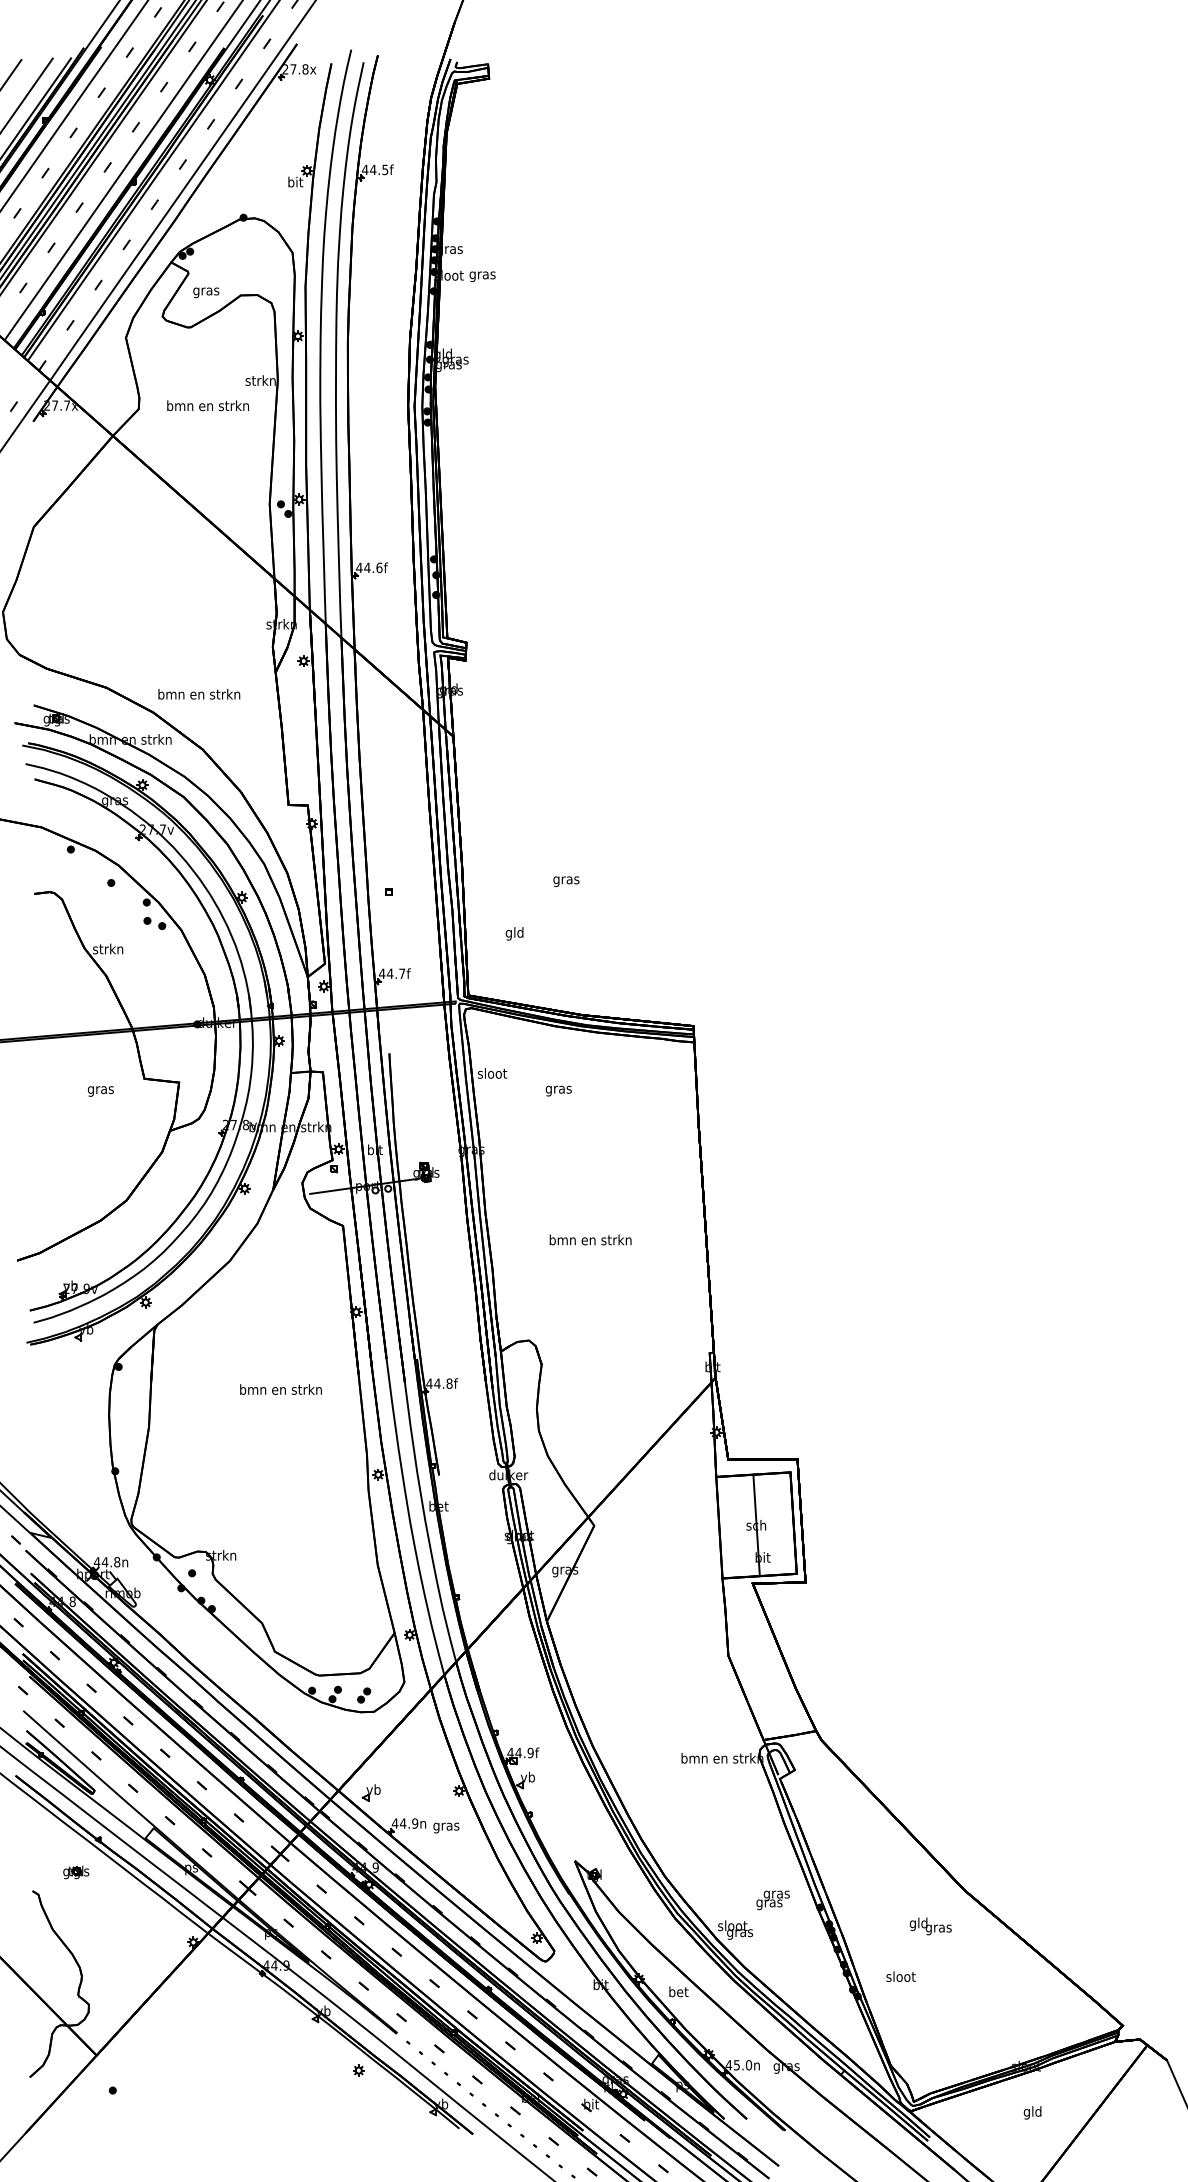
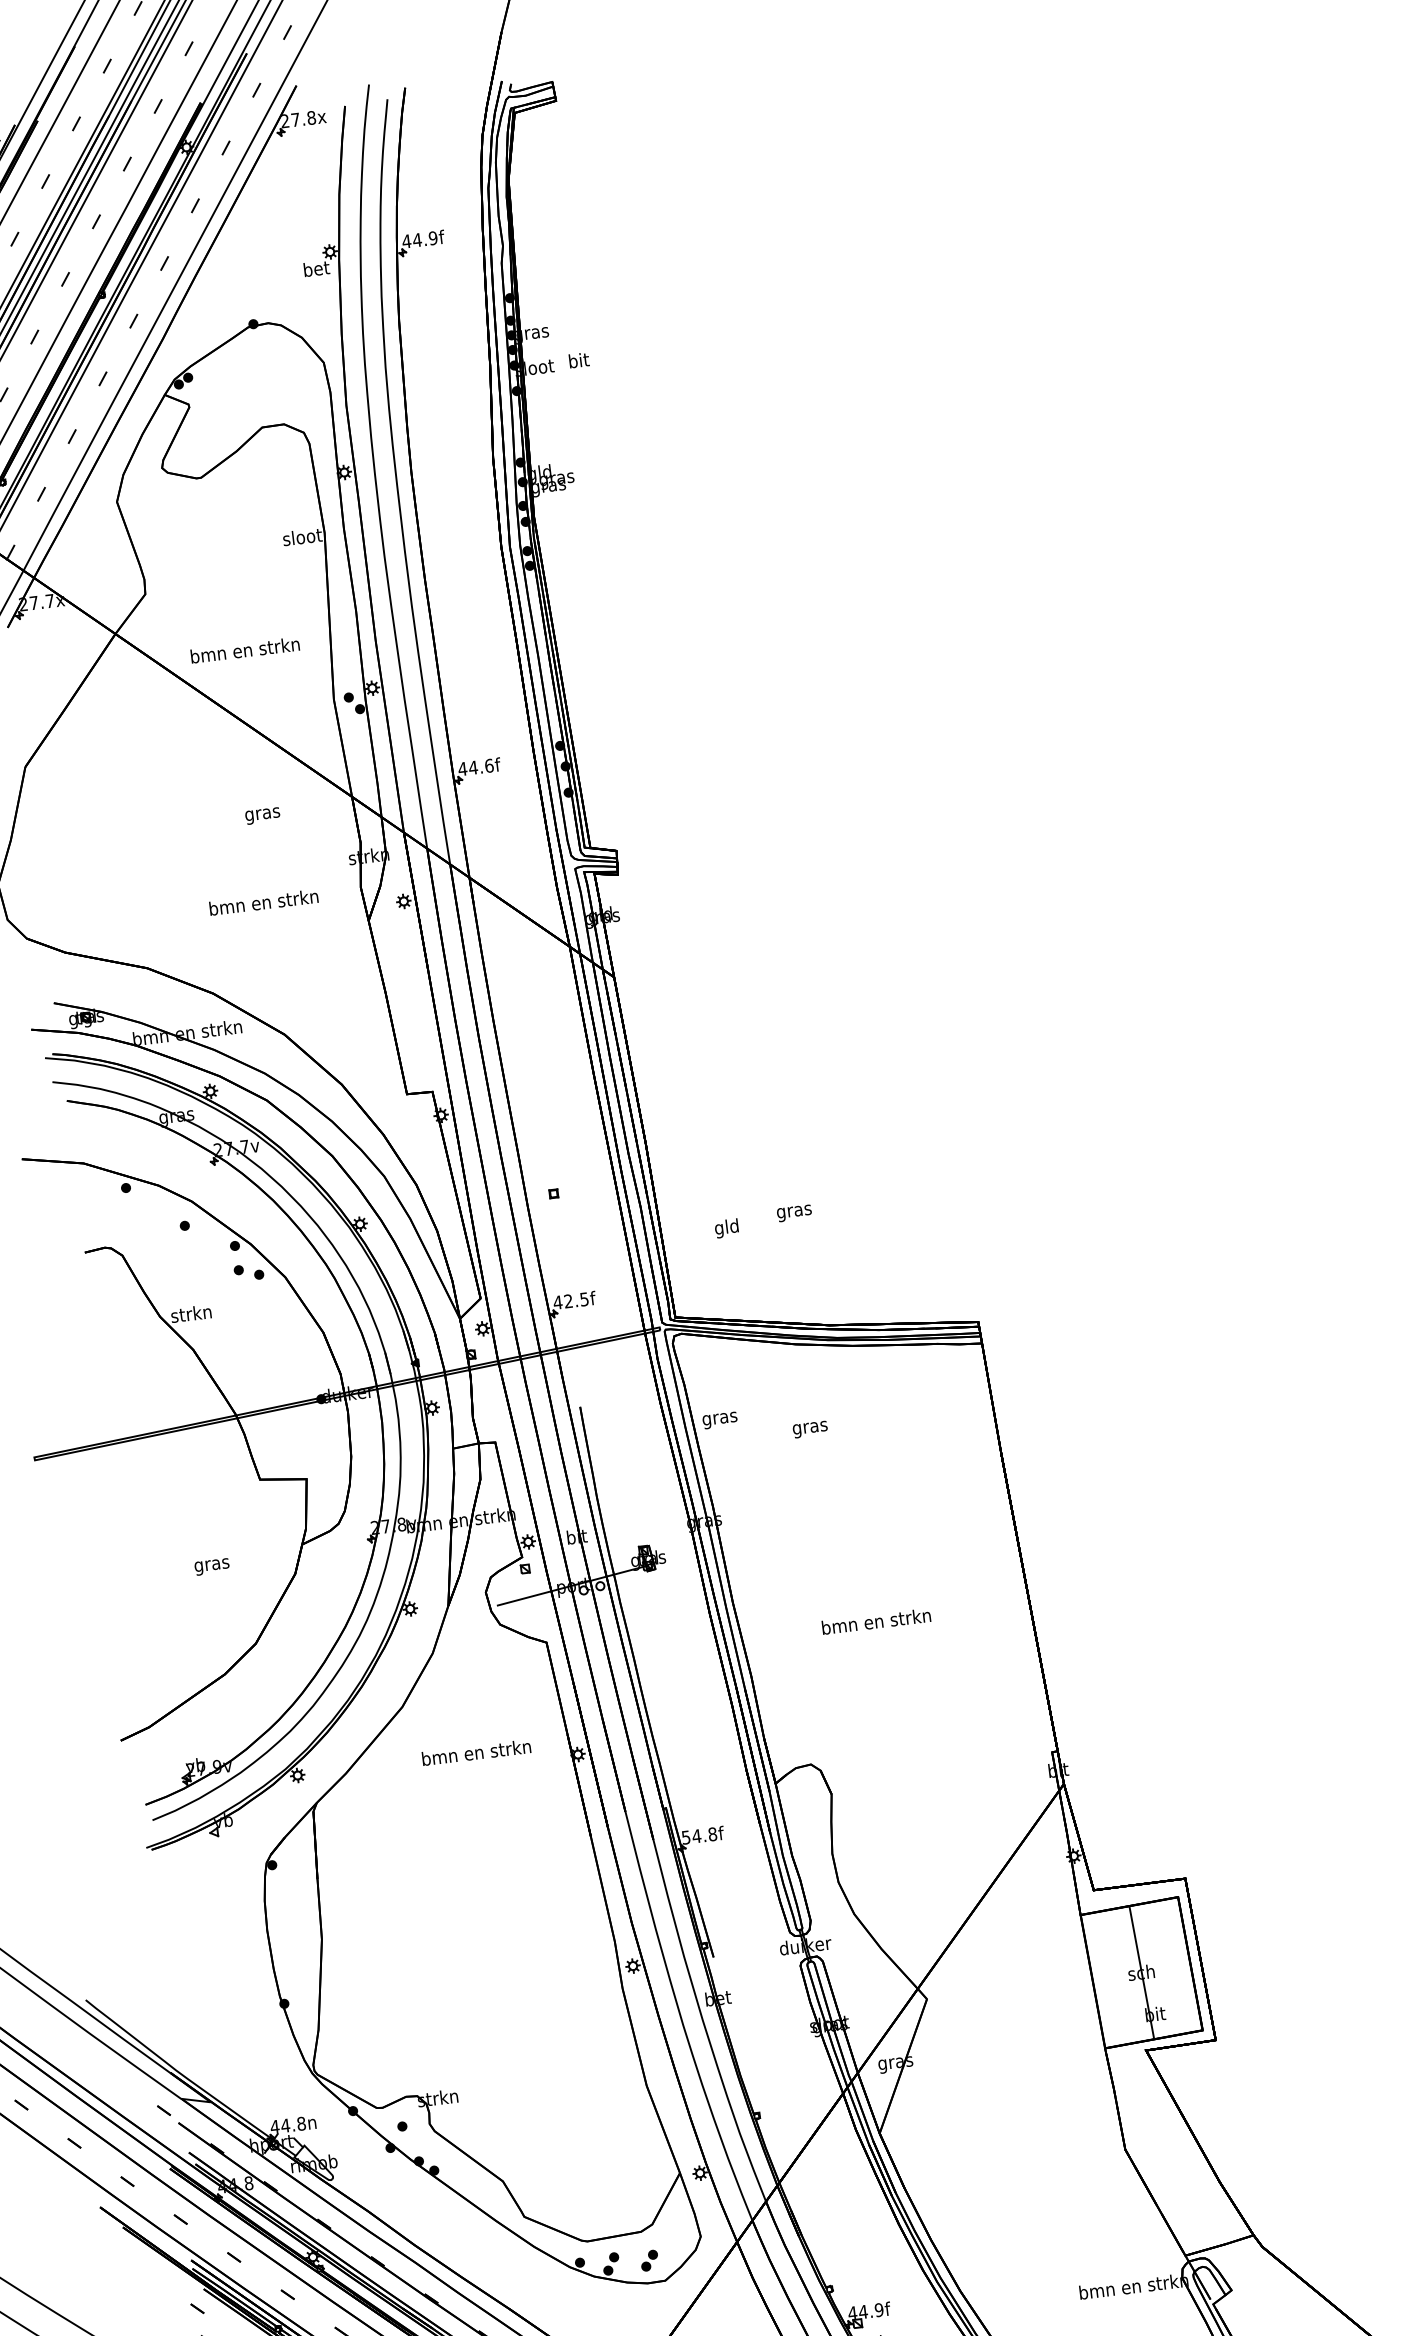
text: (385, 169) -> (433, 237), 44.5f -> 44.9f
text: (295, 181) -> (316, 267), bit -> bet
text: (482, 275) -> (578, 362), gras -> bit
text: (206, 292) -> (263, 815), moved
text: (260, 380) -> (301, 536), strkn -> sloot
text: (207, 405) -> (244, 649), moved
text: (199, 694) -> (264, 902), moved
text: (566, 881) -> (794, 1213), moved
text: (395, 973) -> (575, 1300), 44.7f -> 42.5f
text: (492, 1074) -> (720, 1418), sloot -> gras
text: (100, 1091) -> (211, 1567), moved
text: (429, 1383) -> (686, 1837), 44.8f -> 54.8f
text: (280, 1389) -> (475, 1752), moved

